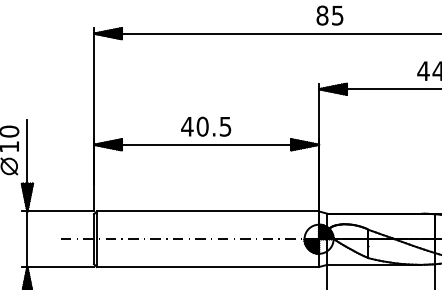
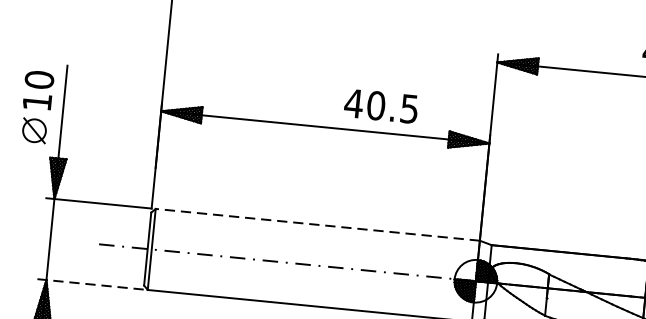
text: (206, 126) -> (381, 105), moved
line: (207, 211) -> (317, 224), solid -> dashed
line: (60, 267) -> (94, 285), solid -> dashed

